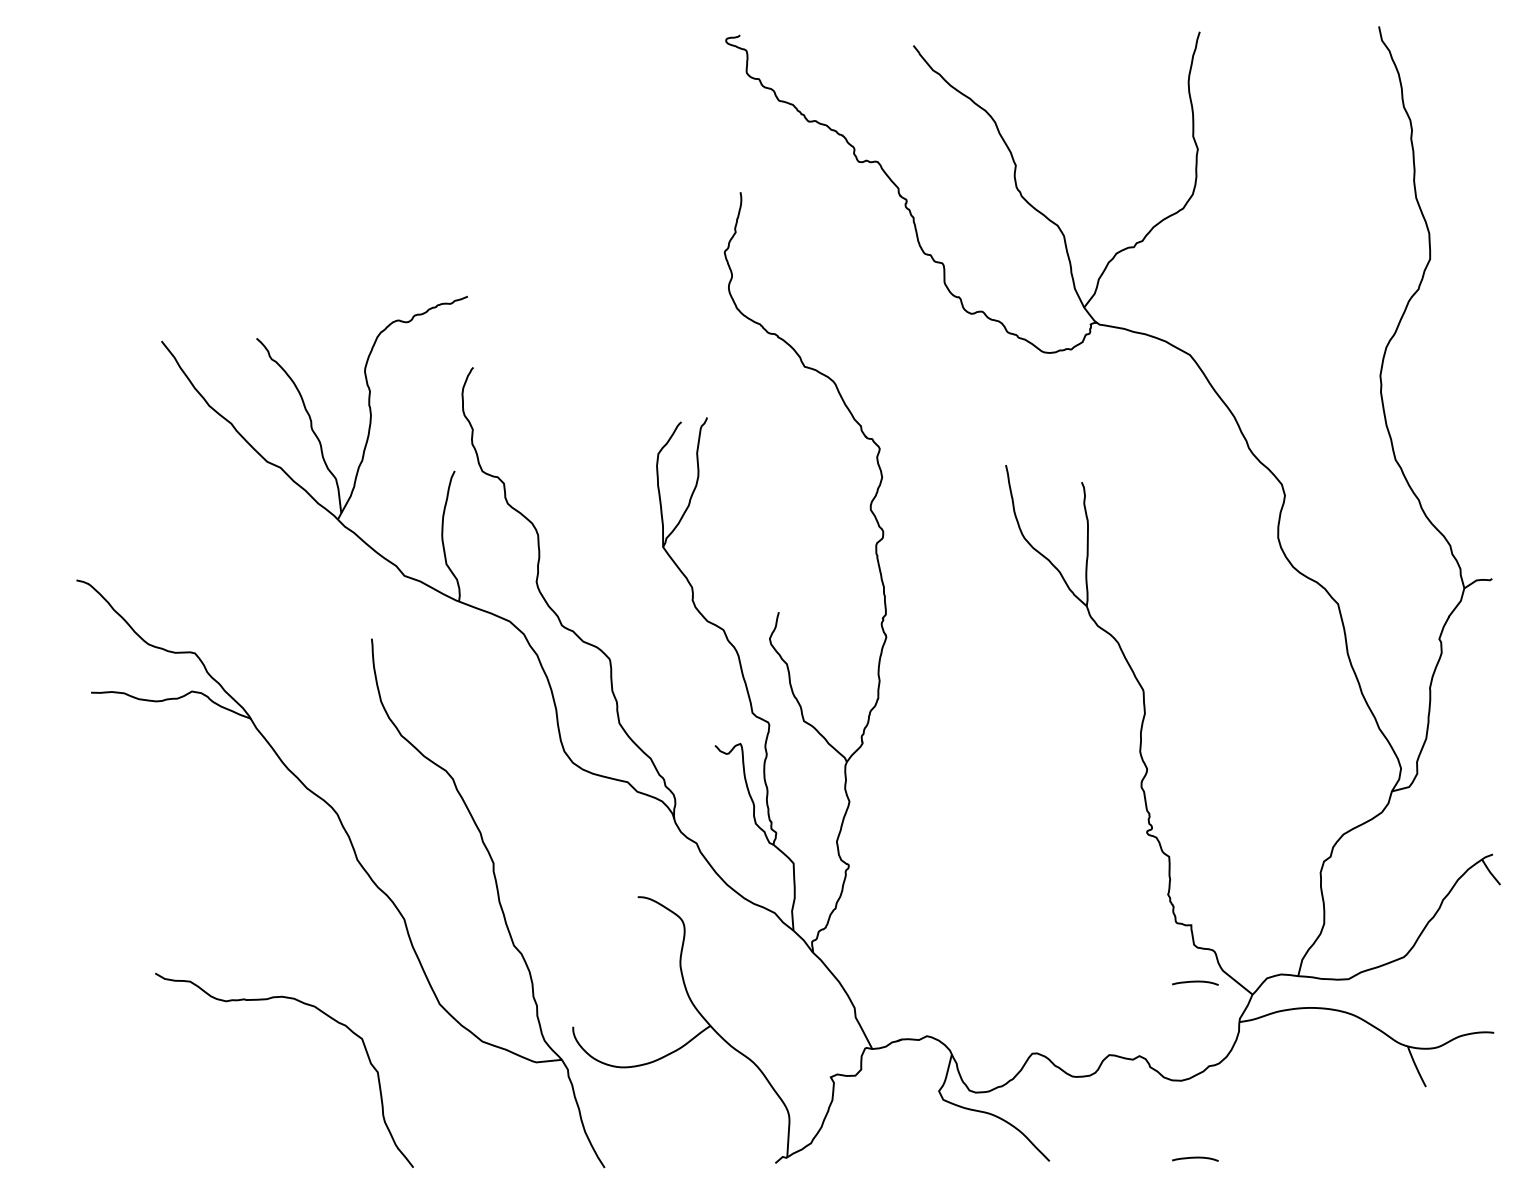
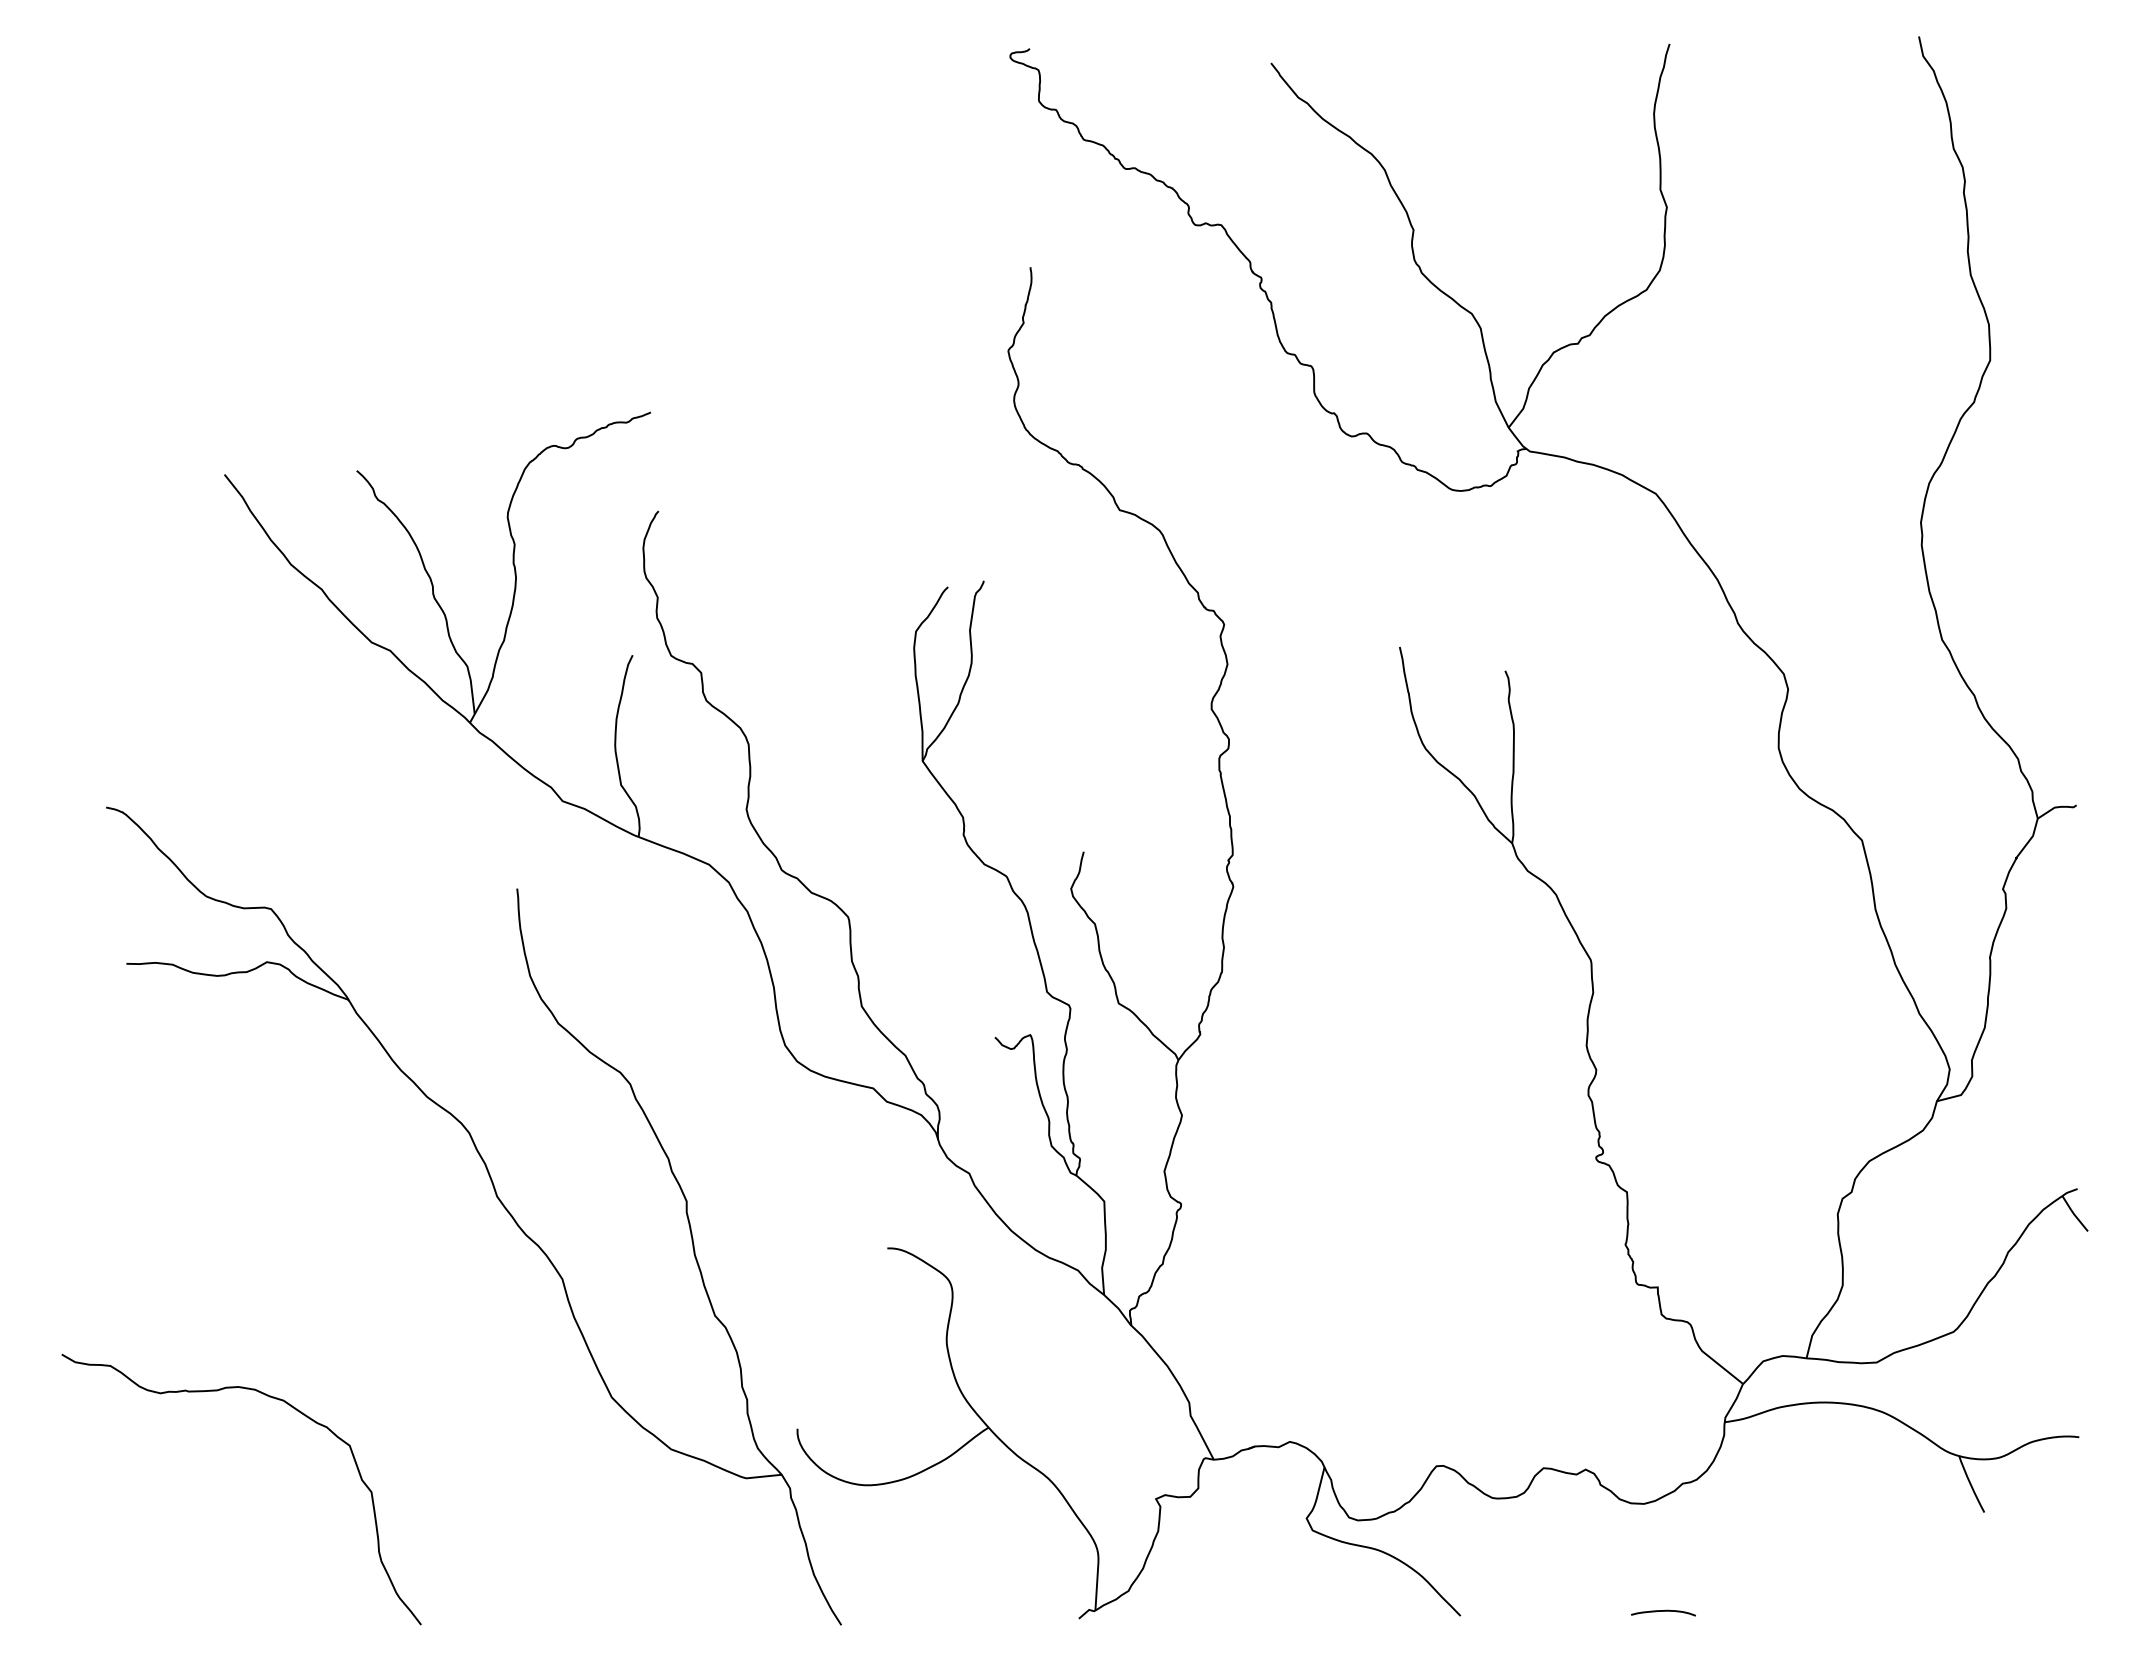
curve: (1195, 982) -> (1663, 1366), removed
curve: (322, 1012) -> (294, 1409), moved

